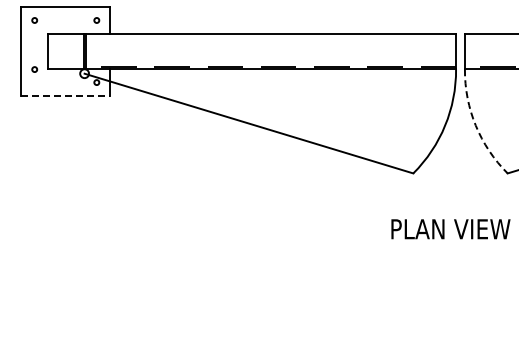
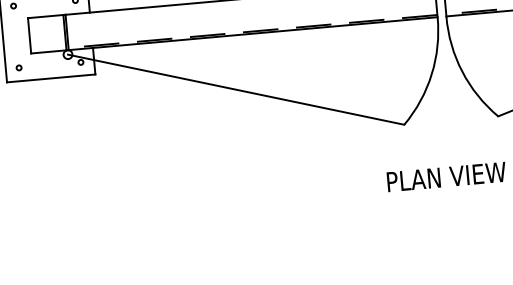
circle: (34, 69) -> (18, 67), moved
line: (66, 95) -> (51, 77), dashed -> solid
arc: (475, 125) -> (461, 71), dashed -> solid

